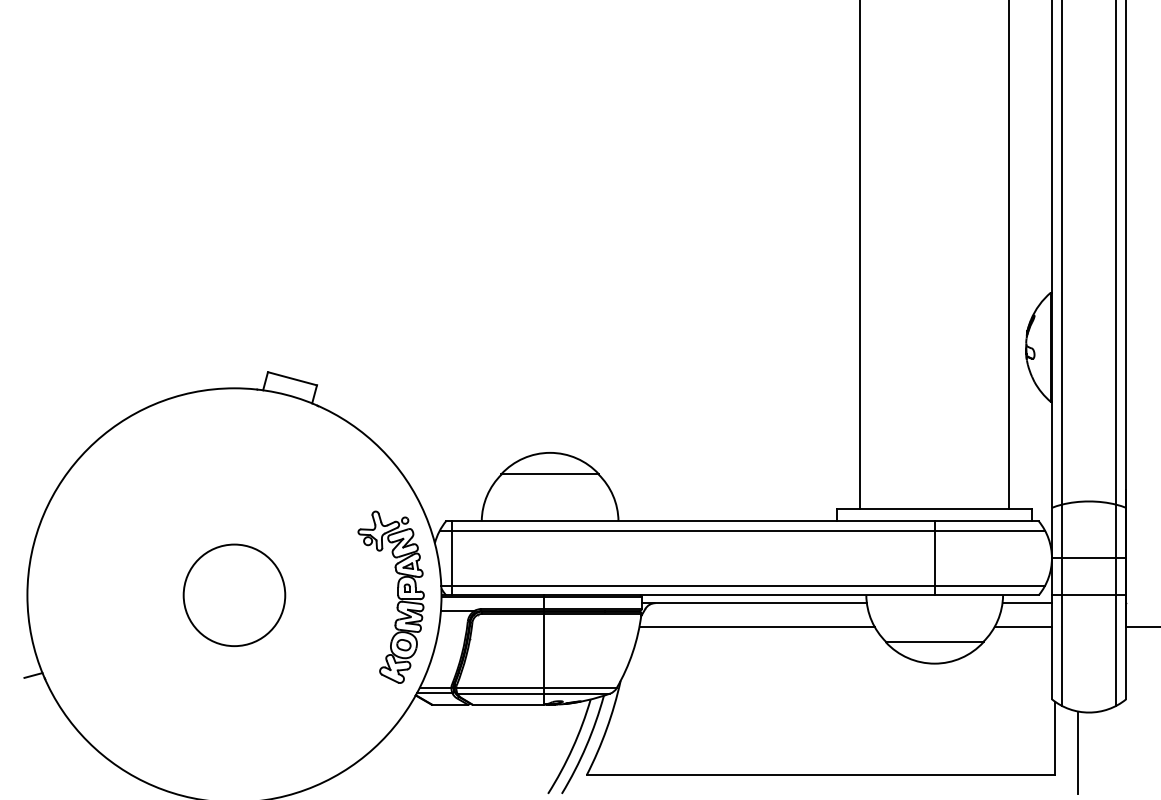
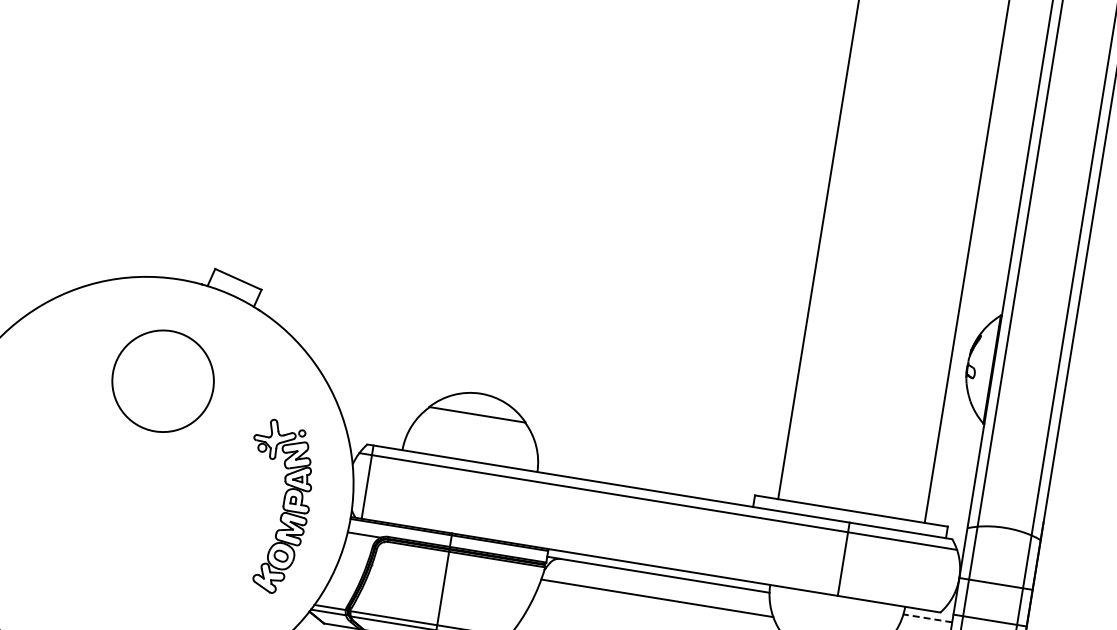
line: (743, 585) -> (650, 555), removed
circle: (234, 594) -> (163, 380), moved
part: (397, 596) -> (282, 507), moved
line: (1027, 603) -> (928, 618), solid -> dashed

